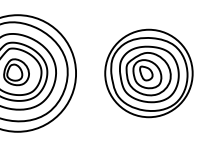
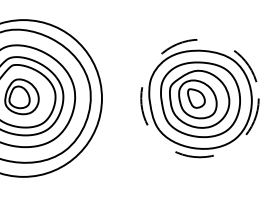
circle: (148, 73) -> (199, 98), solid -> dashed

